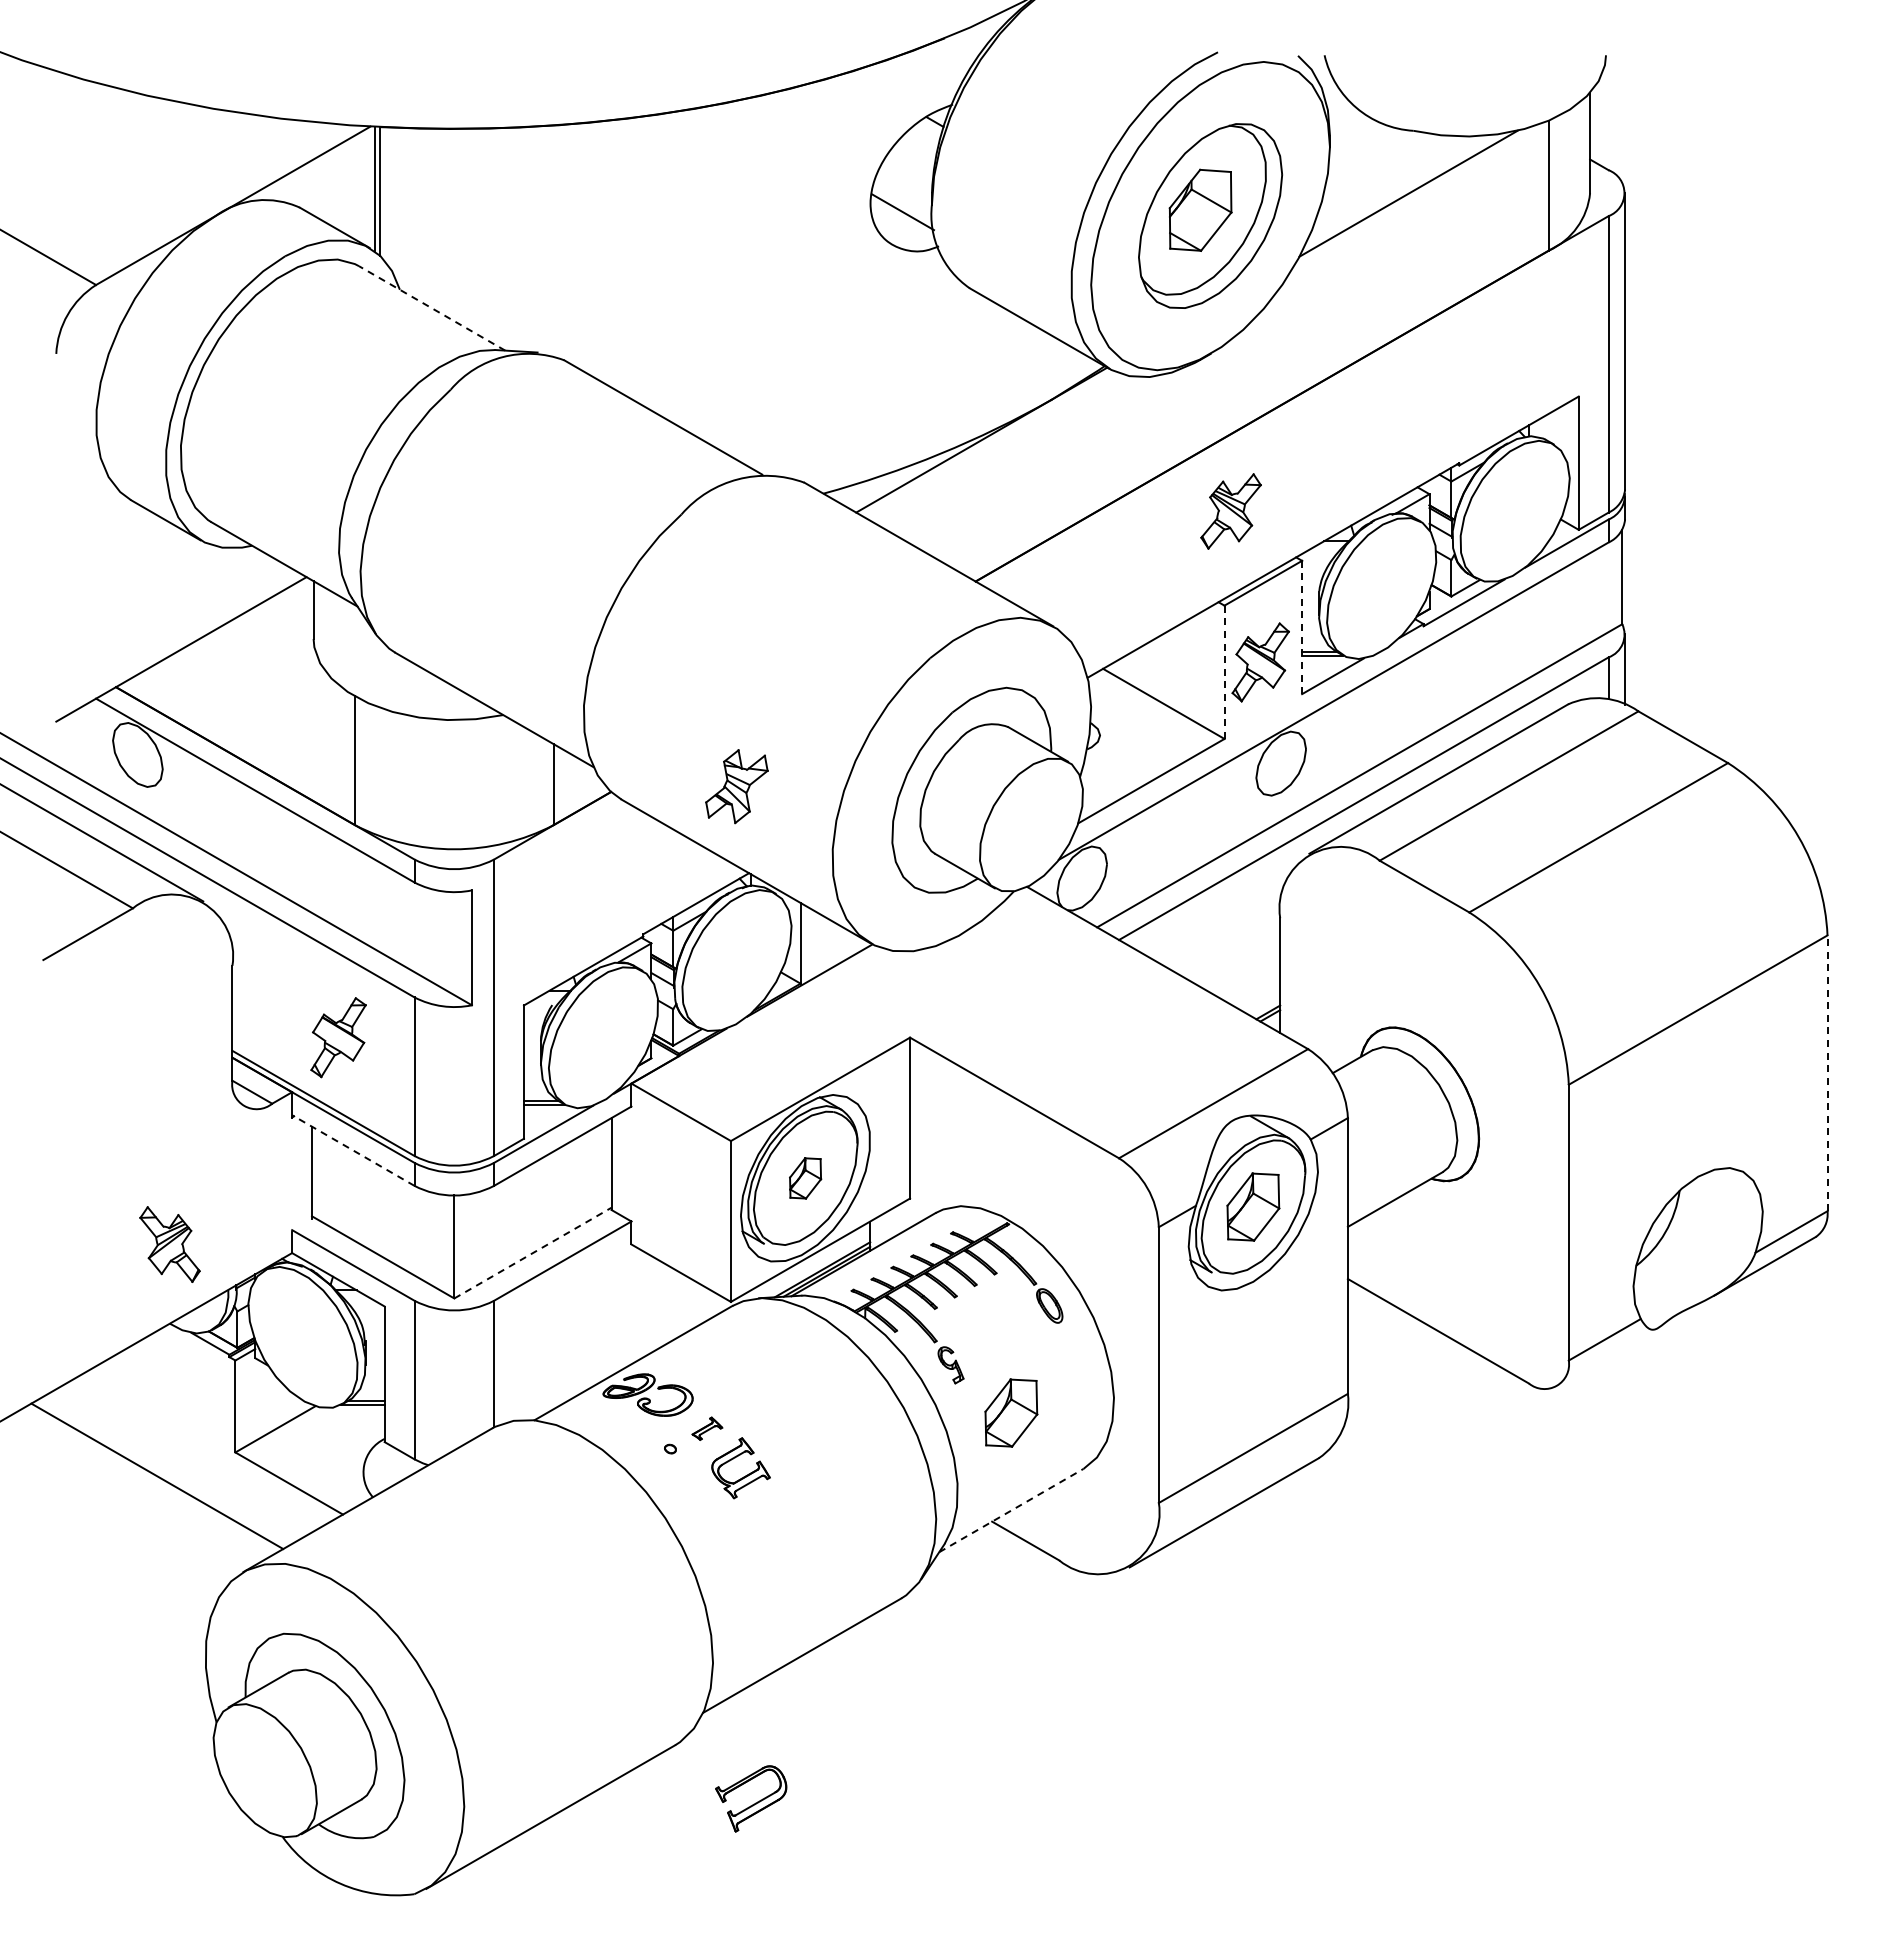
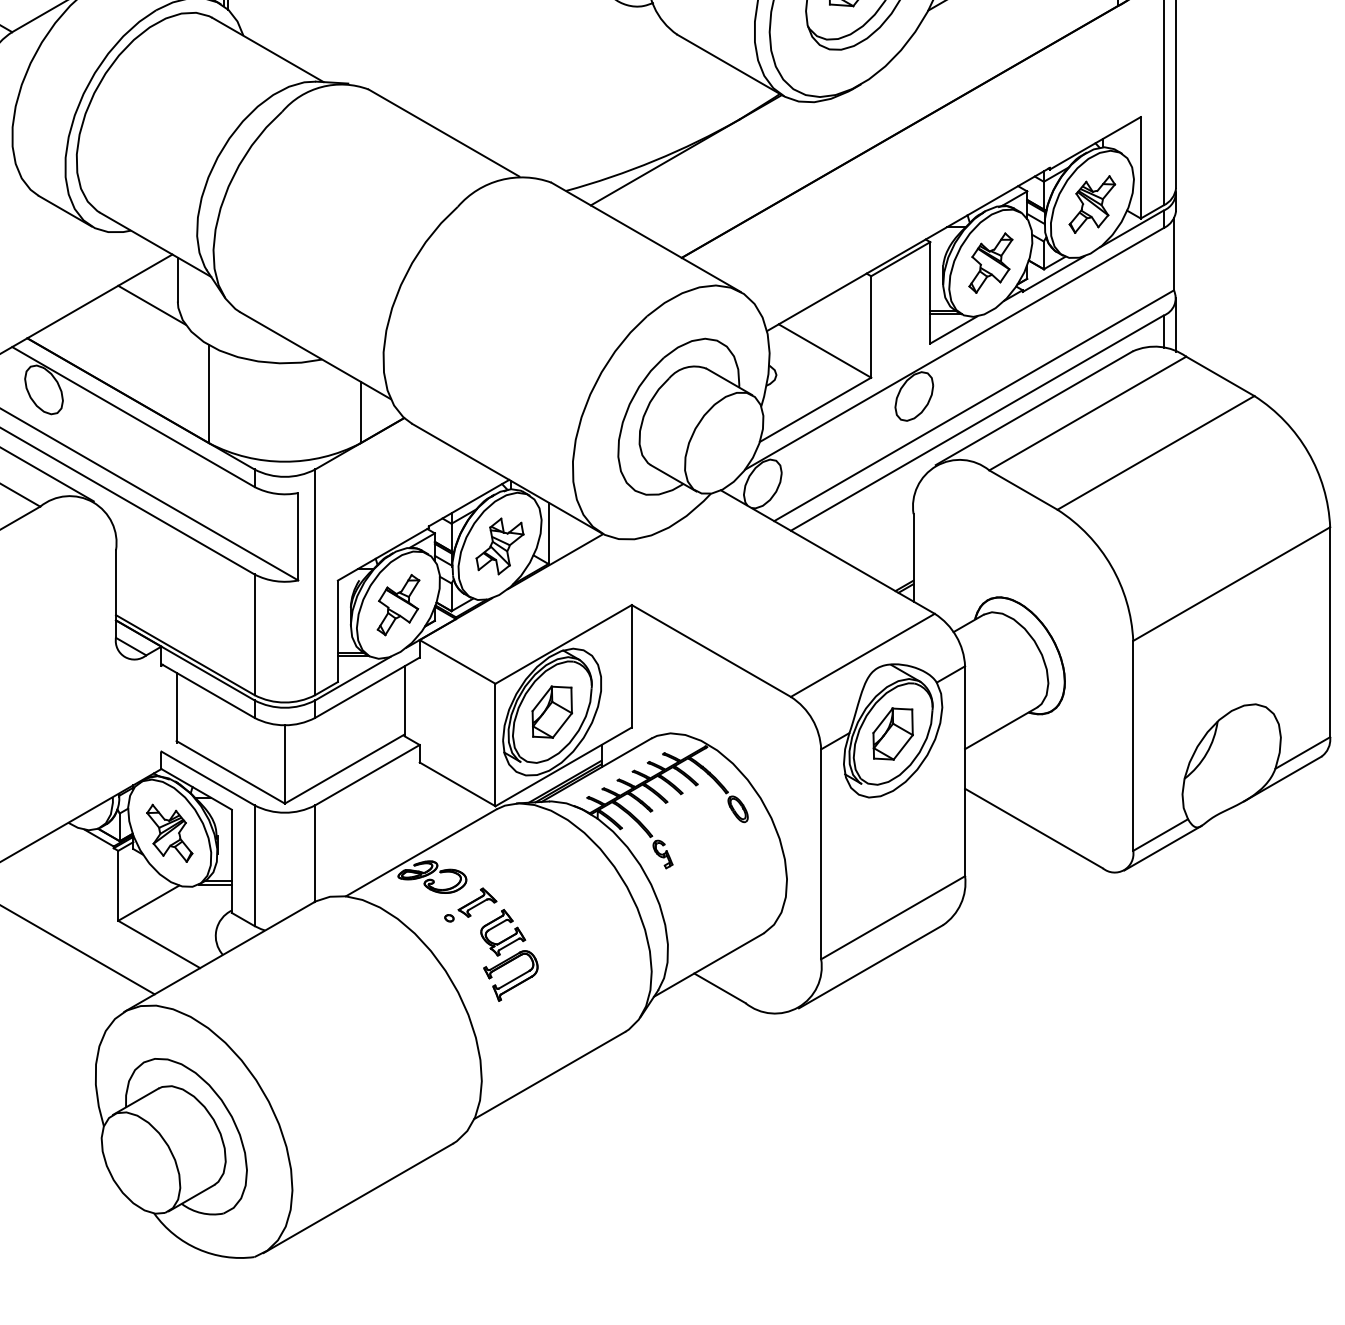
line: (431, 308) -> (267, 50), dashed -> solid
part: (1230, 511) -> (1091, 204), moved
line: (1302, 627) -> (930, 292), dashed -> solid
line: (279, 643) -> (151, 305), added
part: (1260, 662) -> (990, 263), moved
line: (1224, 672) -> (871, 327), dashed -> solid
part: (736, 786) -> (499, 546), moved
part: (338, 1037) -> (398, 604), moved
line: (1827, 1073) -> (1330, 632), dashed -> solid
line: (353, 1150) -> (208, 690), dashed -> solid
part: (805, 1178) -> (552, 712), size x1.67
part: (169, 1244) -> (169, 833), moved
line: (532, 1253) -> (344, 769), dashed -> solid
line: (1607, 1356) -> (1162, 847), added
part: (1011, 1412) -> (709, 890), removed
part: (707, 1428) -> (477, 902), size x1.67
line: (1011, 1510) -> (709, 965), dashed -> solid
part: (751, 1798) -> (511, 975), moved

